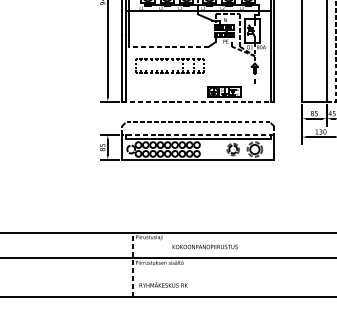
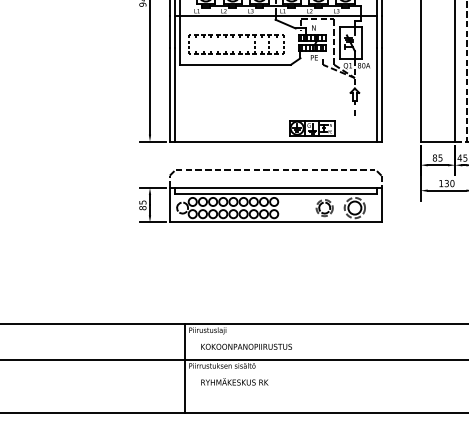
line: (168, 46) -> (234, 64), dashed -> solid
part: (167, 60) -> (233, 37), moved
line: (197, 101) -> (275, 141), dashed -> solid
line: (197, 134) -> (275, 187), dashed -> solid
text: (205, 246) -> (246, 346), moved
line: (132, 264) -> (184, 368), dashed -> solid
text: (163, 284) -> (234, 381), moved

